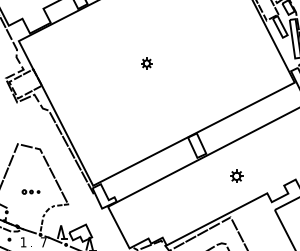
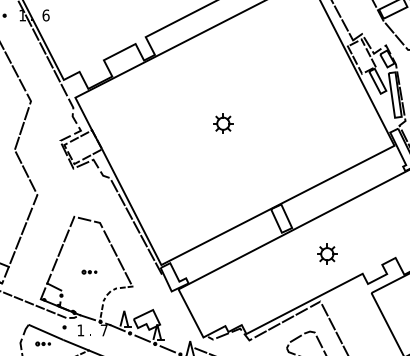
part: (146, 63) -> (223, 123), size x1.67
part: (236, 175) -> (327, 253), size x1.43
part: (31, 191) -> (89, 271), size x0.71

